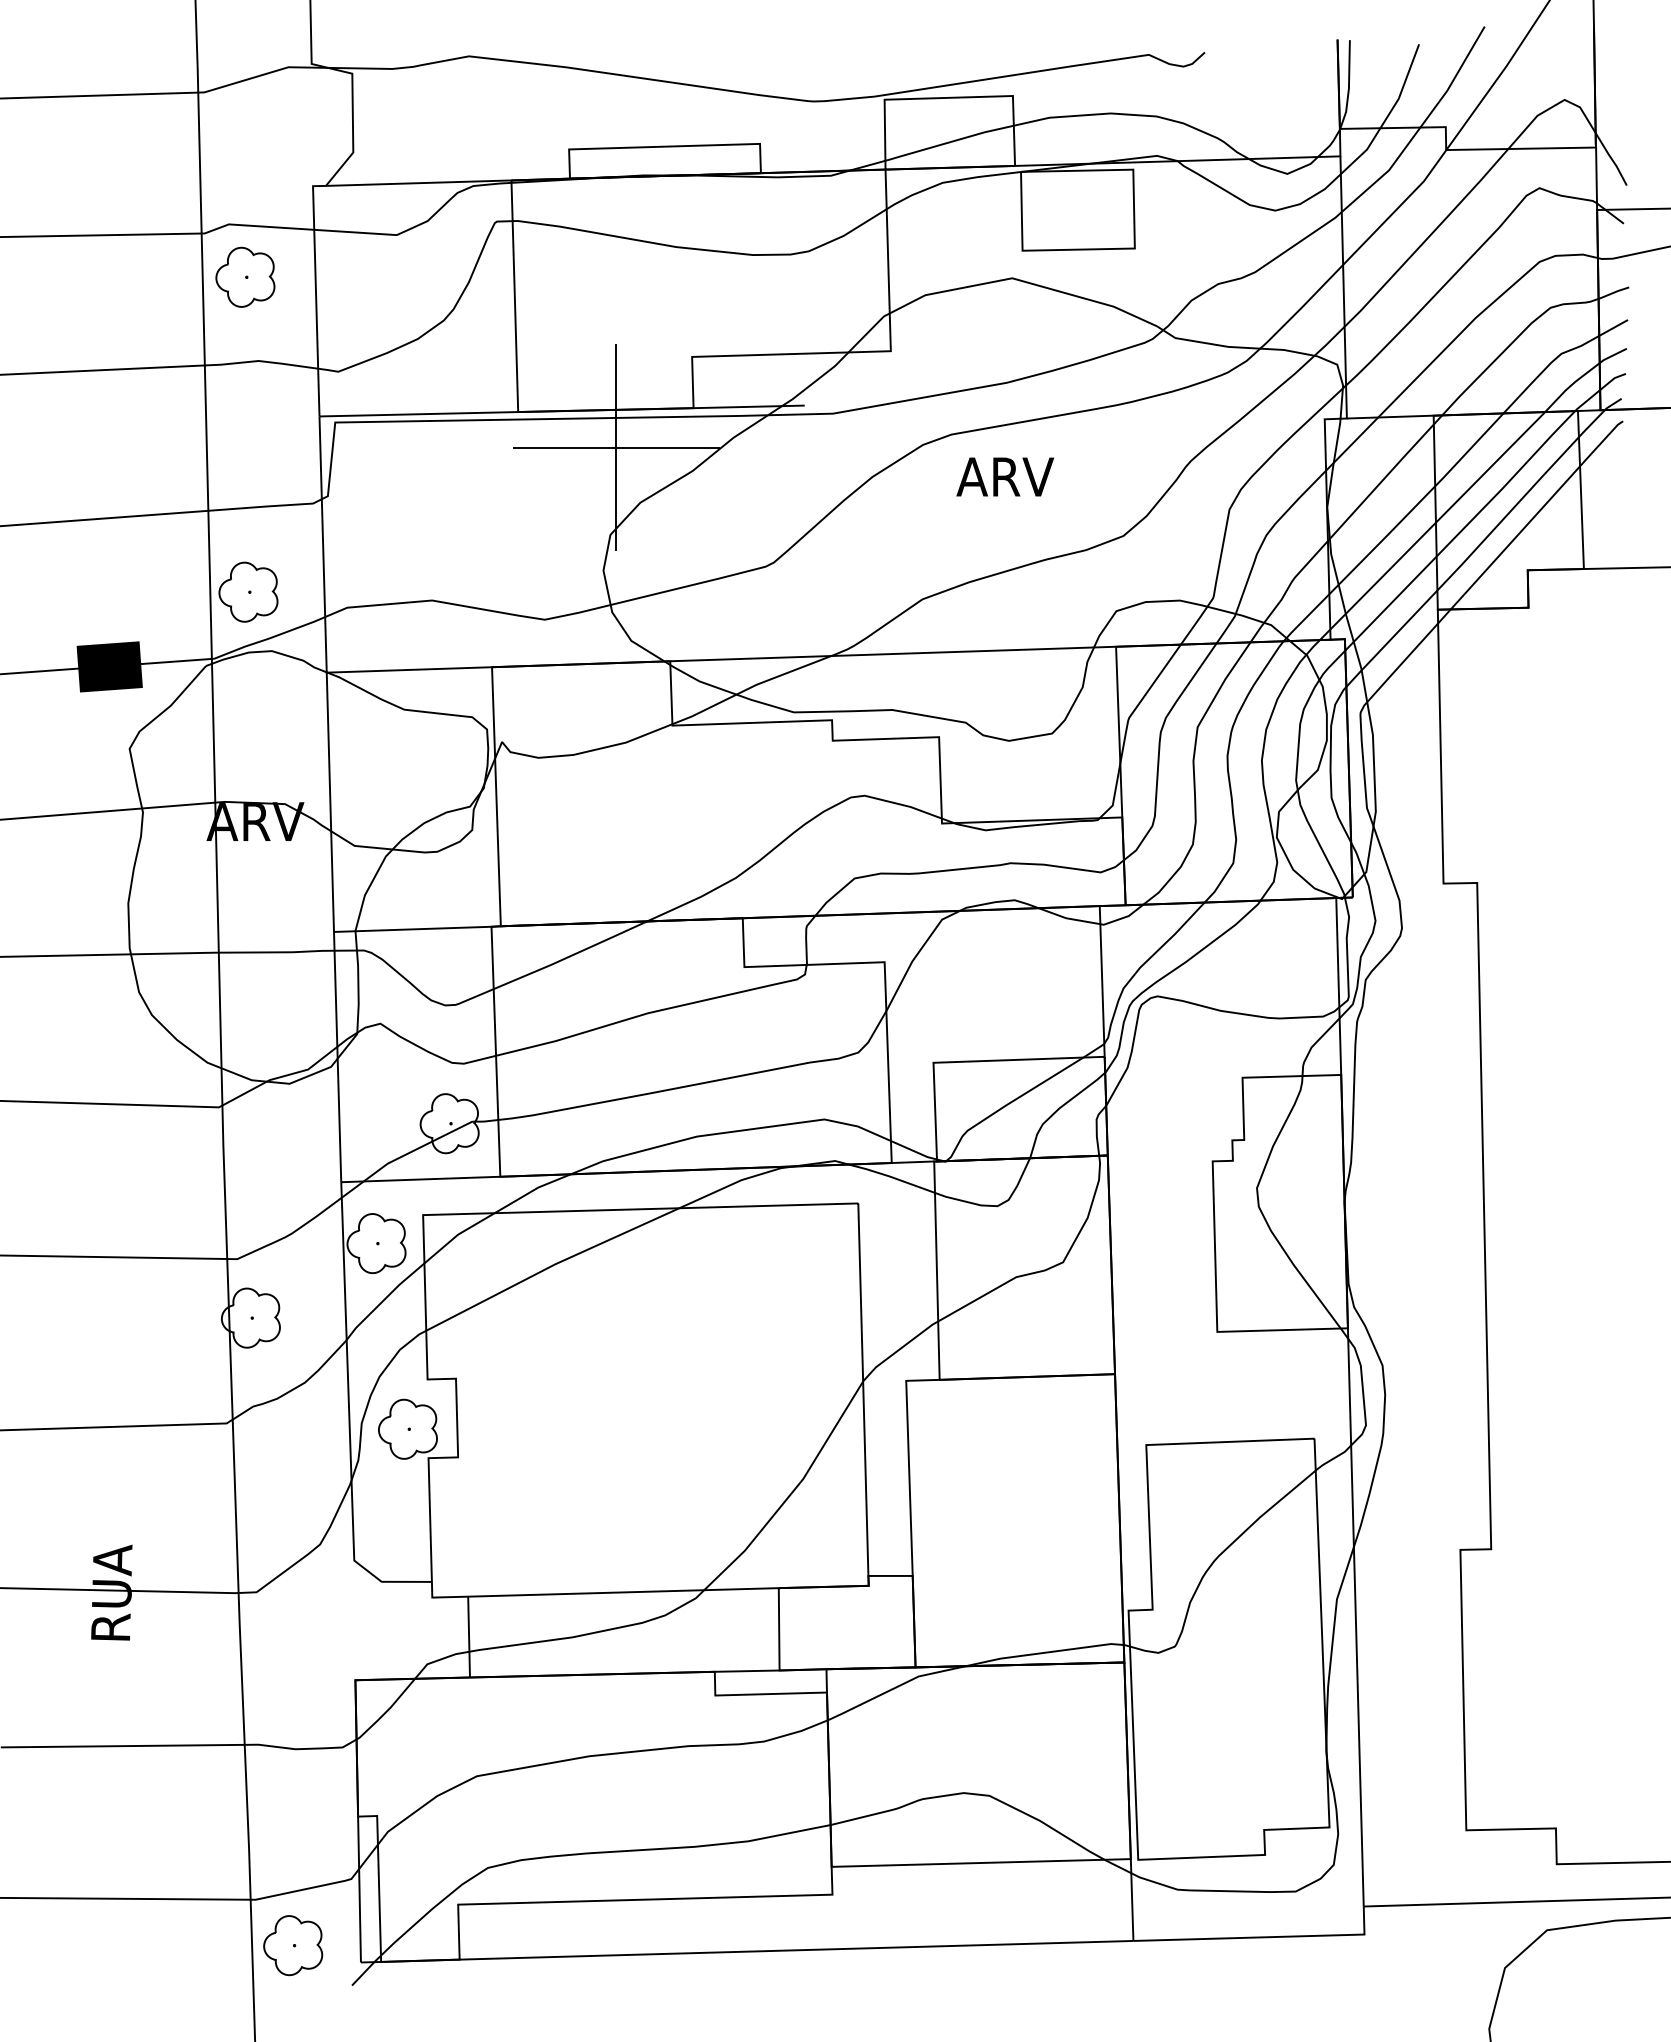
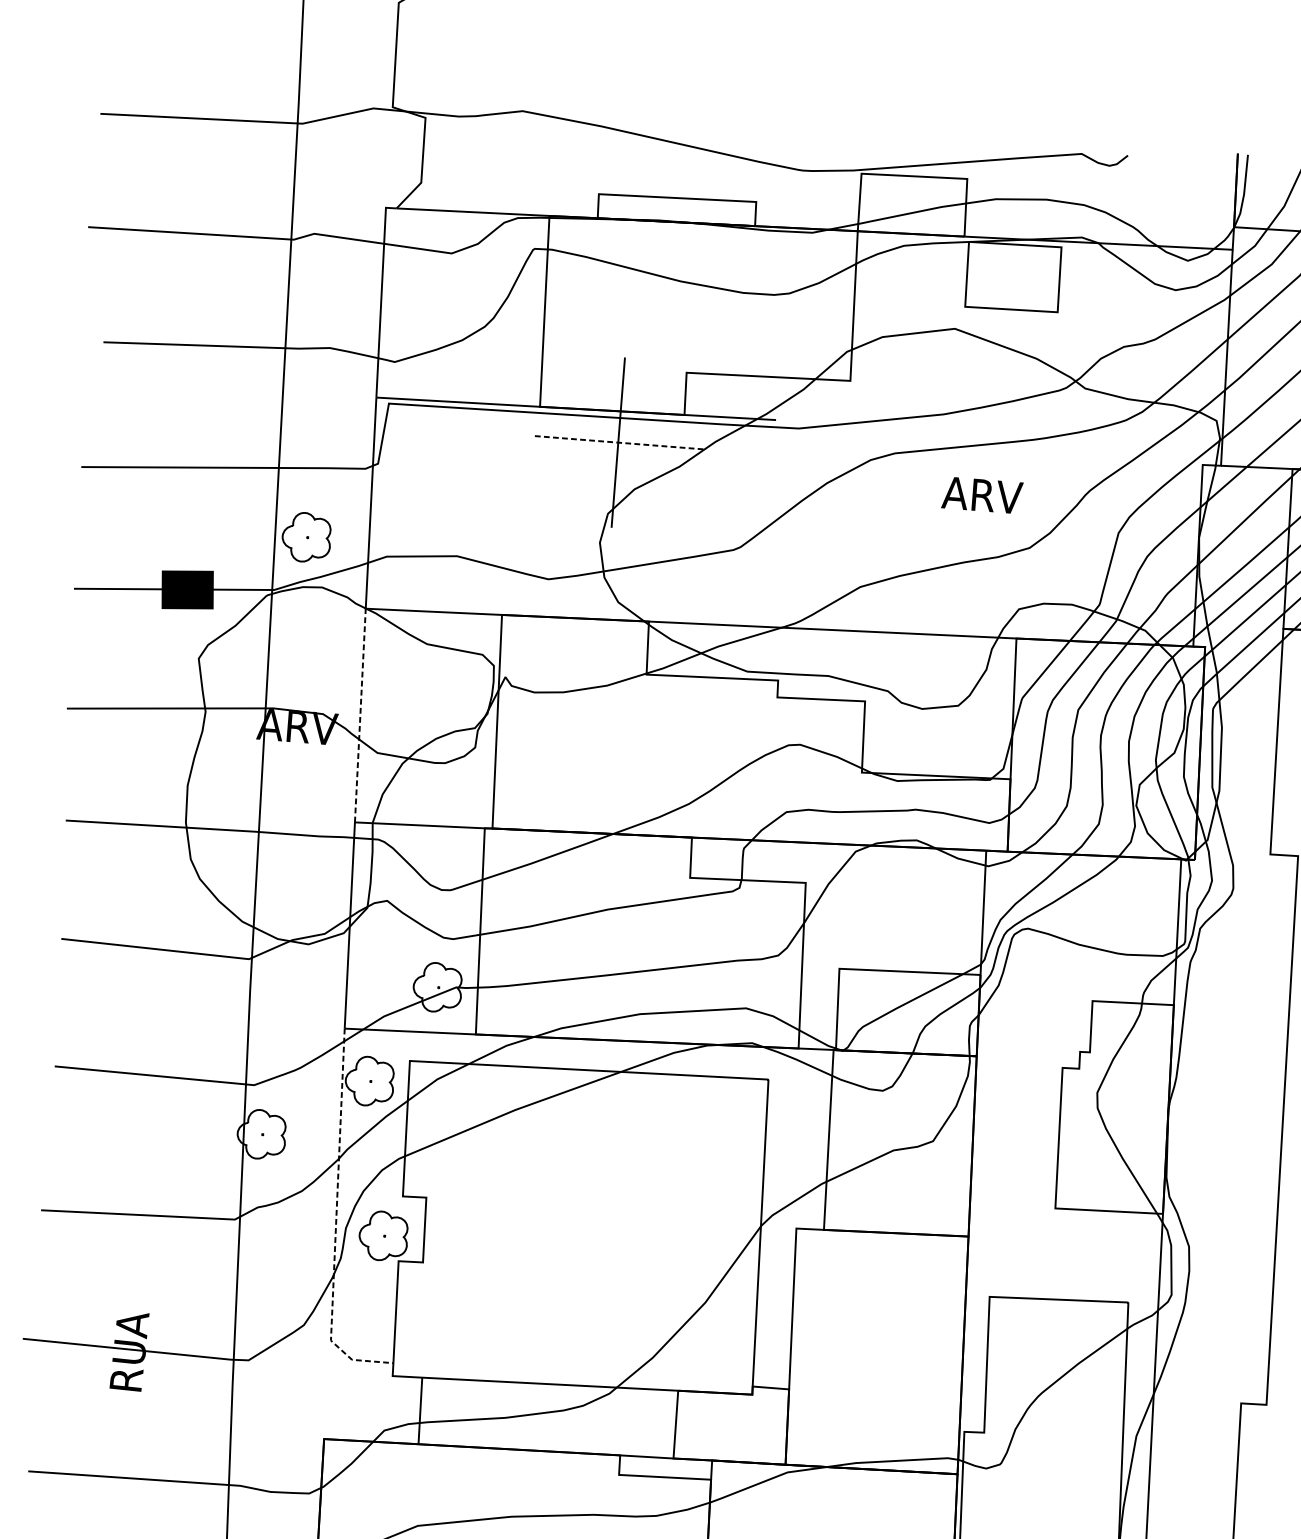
part: (245, 276) -> (324, 277), removed
line: (616, 447) -> (618, 442), solid -> dashed
text: (1004, 476) -> (981, 494), moved
line: (330, 802) -> (360, 715), solid -> dashed
line: (349, 1415) -> (336, 1221), solid -> dashed

